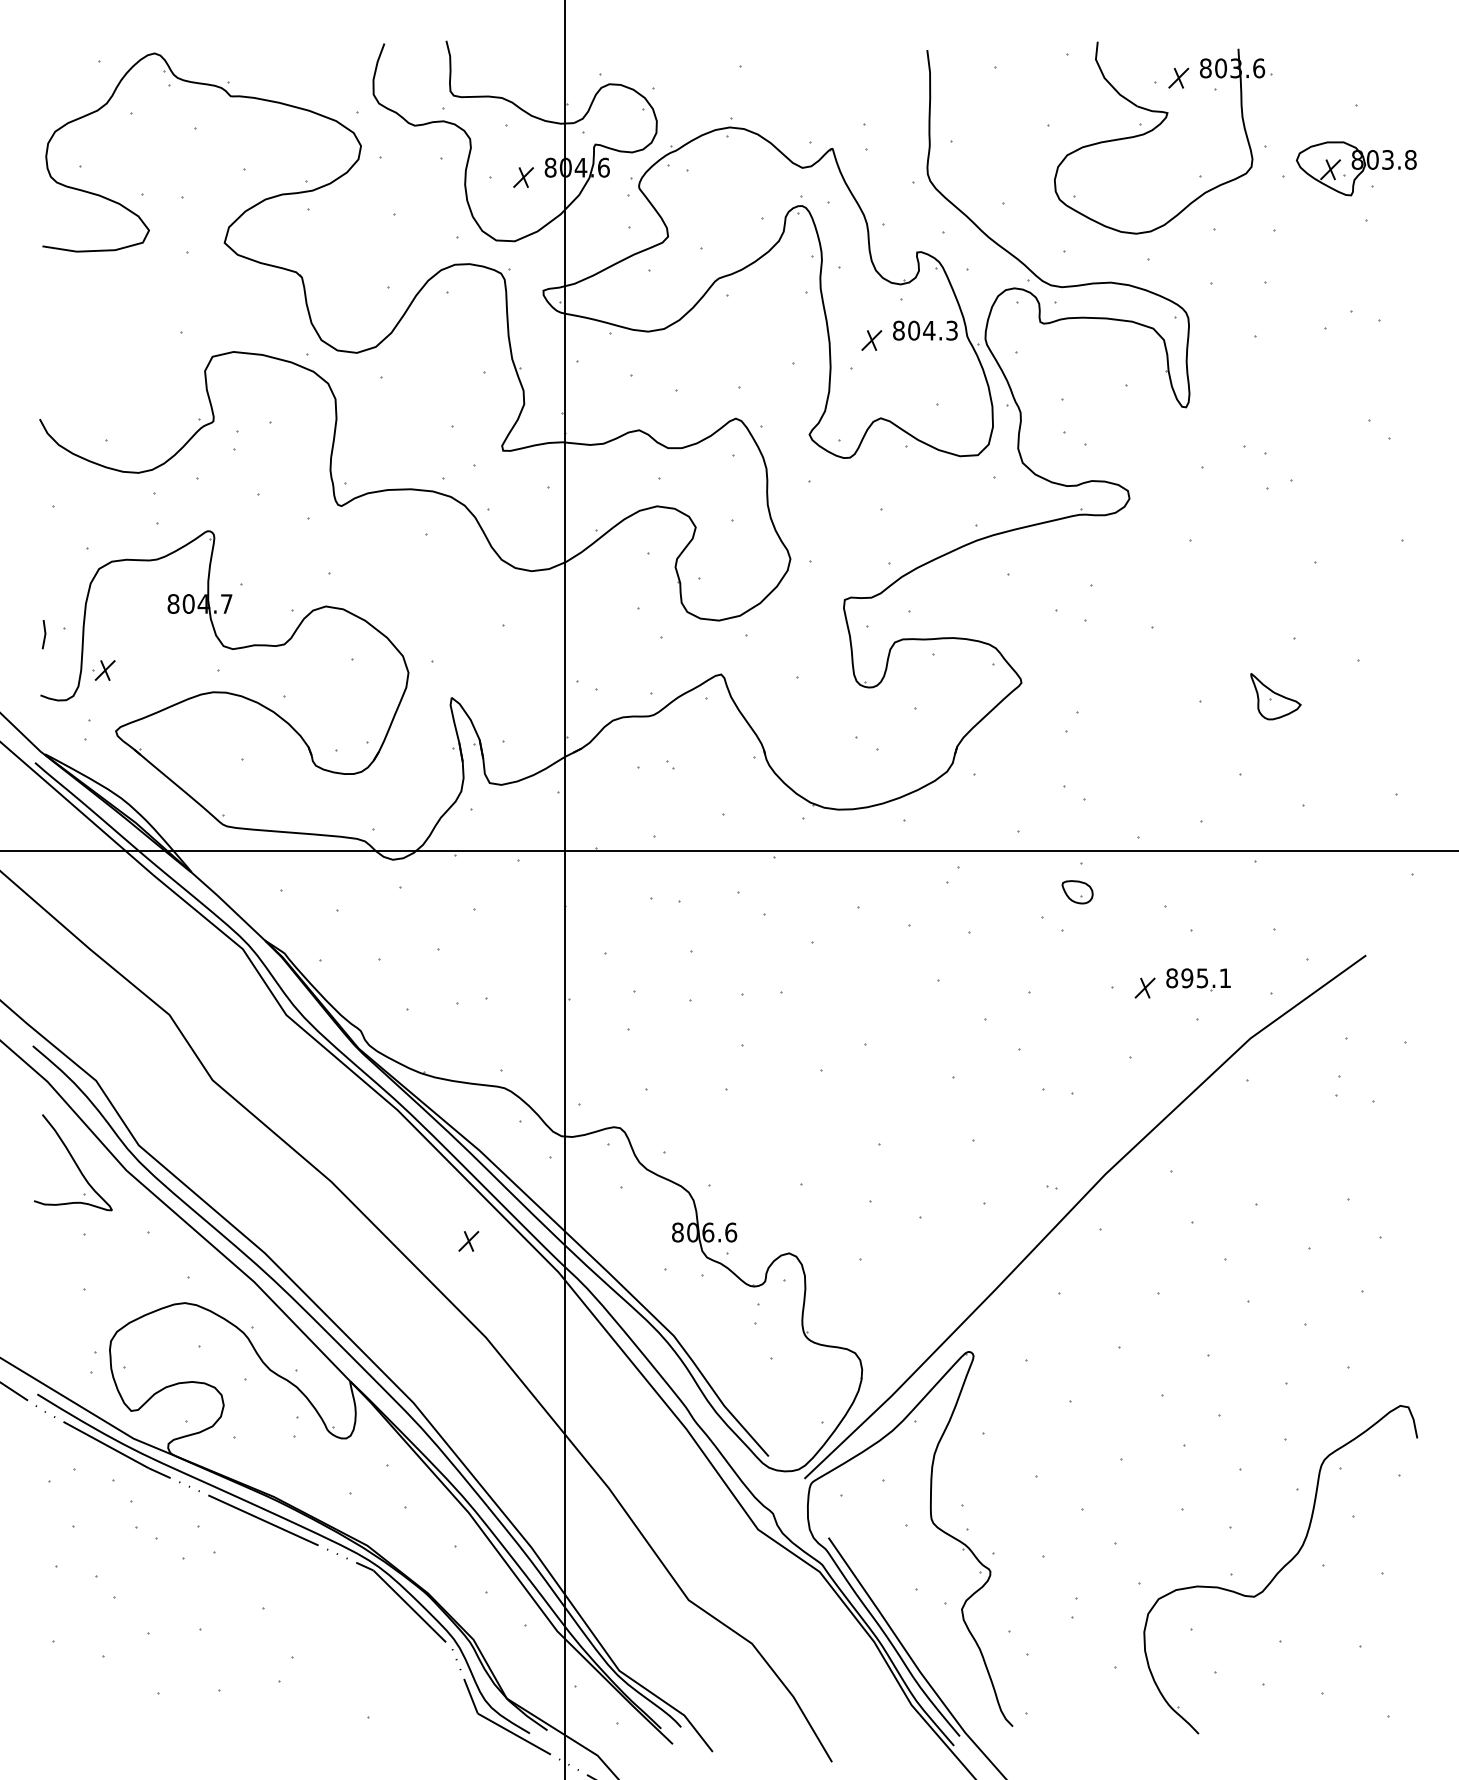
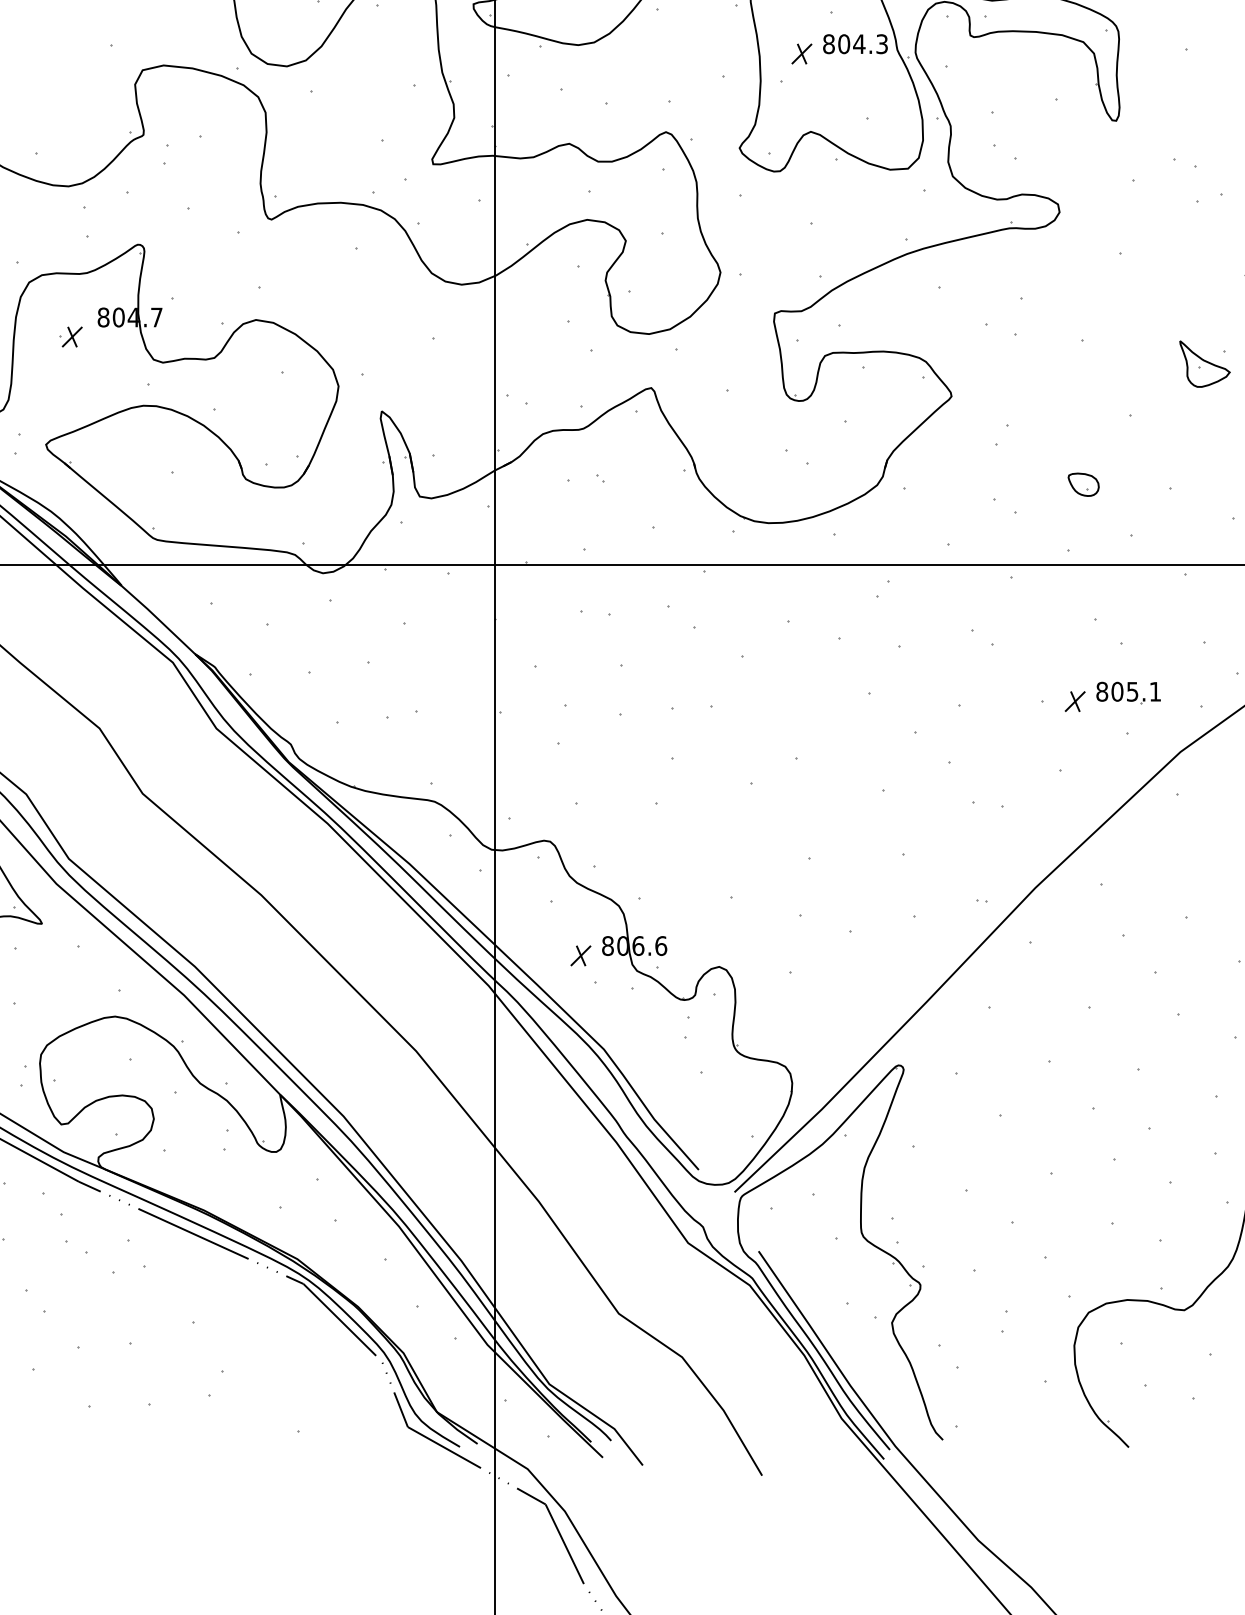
part: (103, 670) -> (70, 337), moved
part: (1275, 696) -> (1204, 364), moved
part: (1077, 892) -> (1083, 485), moved
text: (1187, 978) -> (1117, 692), 895.1 -> 805.1
part: (468, 1241) -> (580, 956), moved

